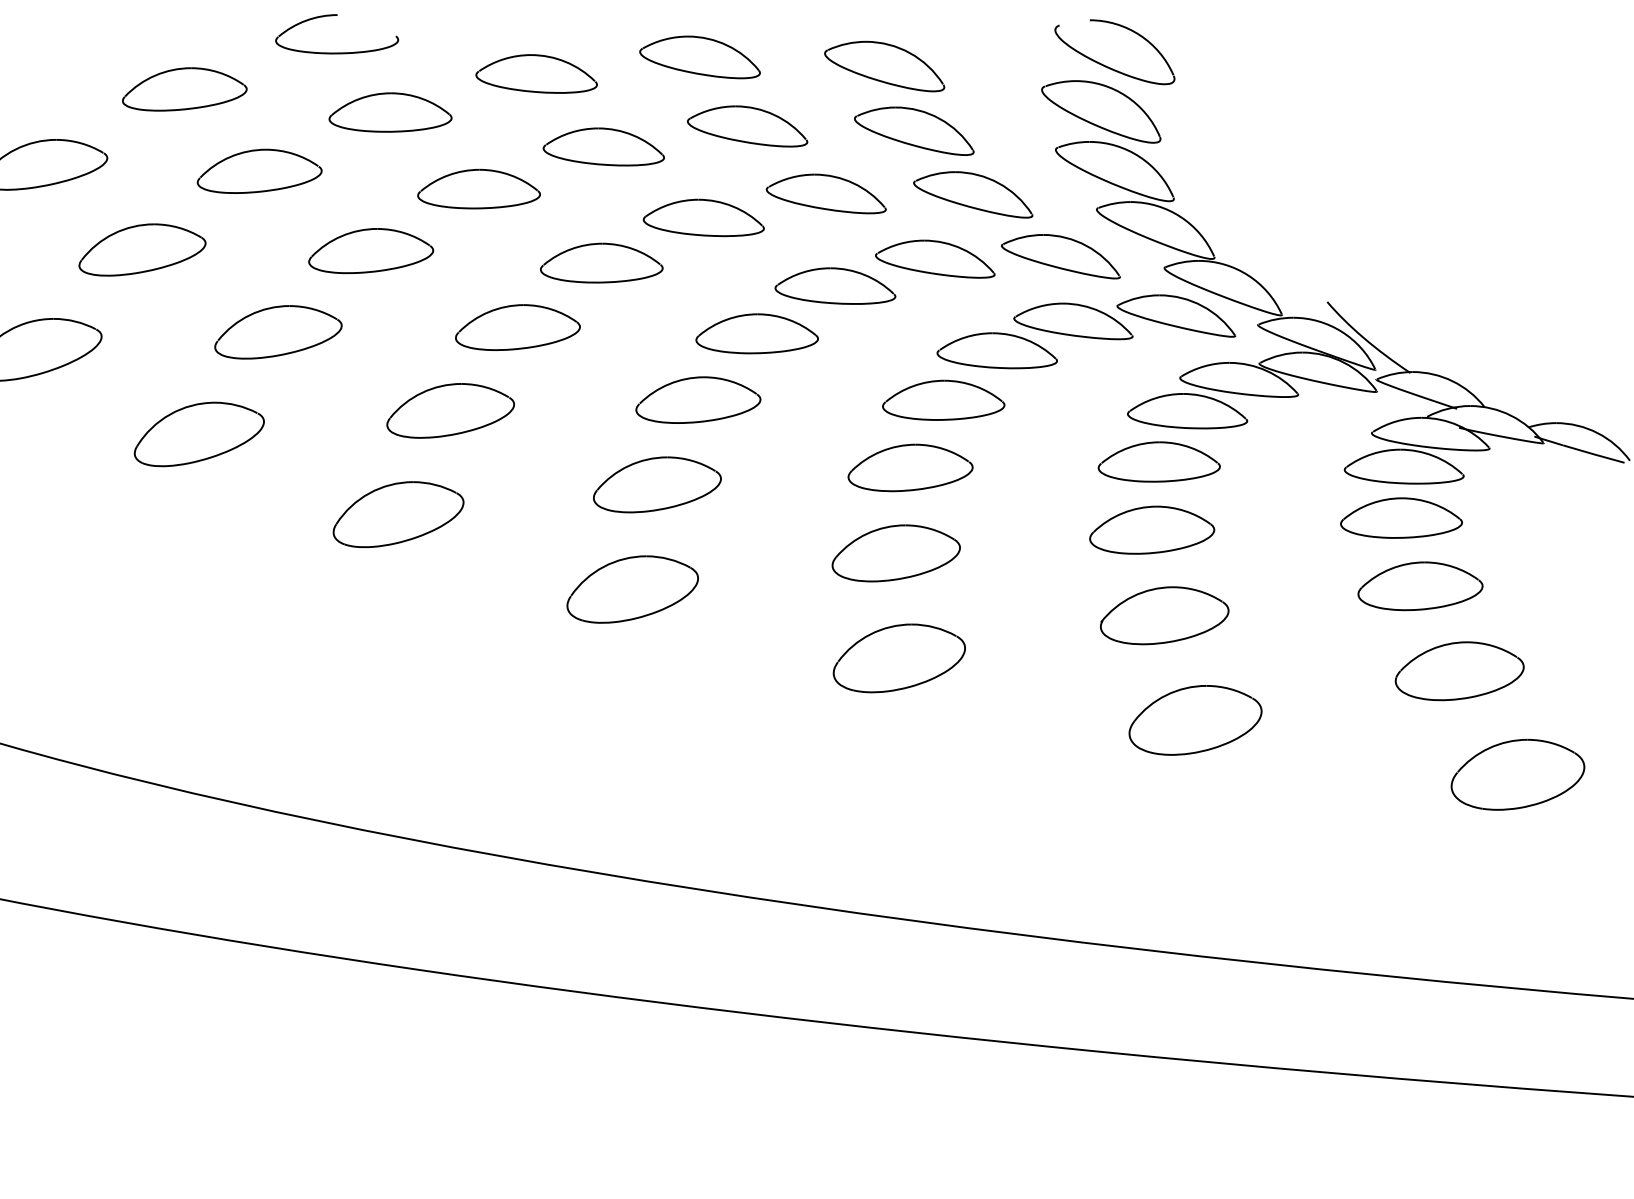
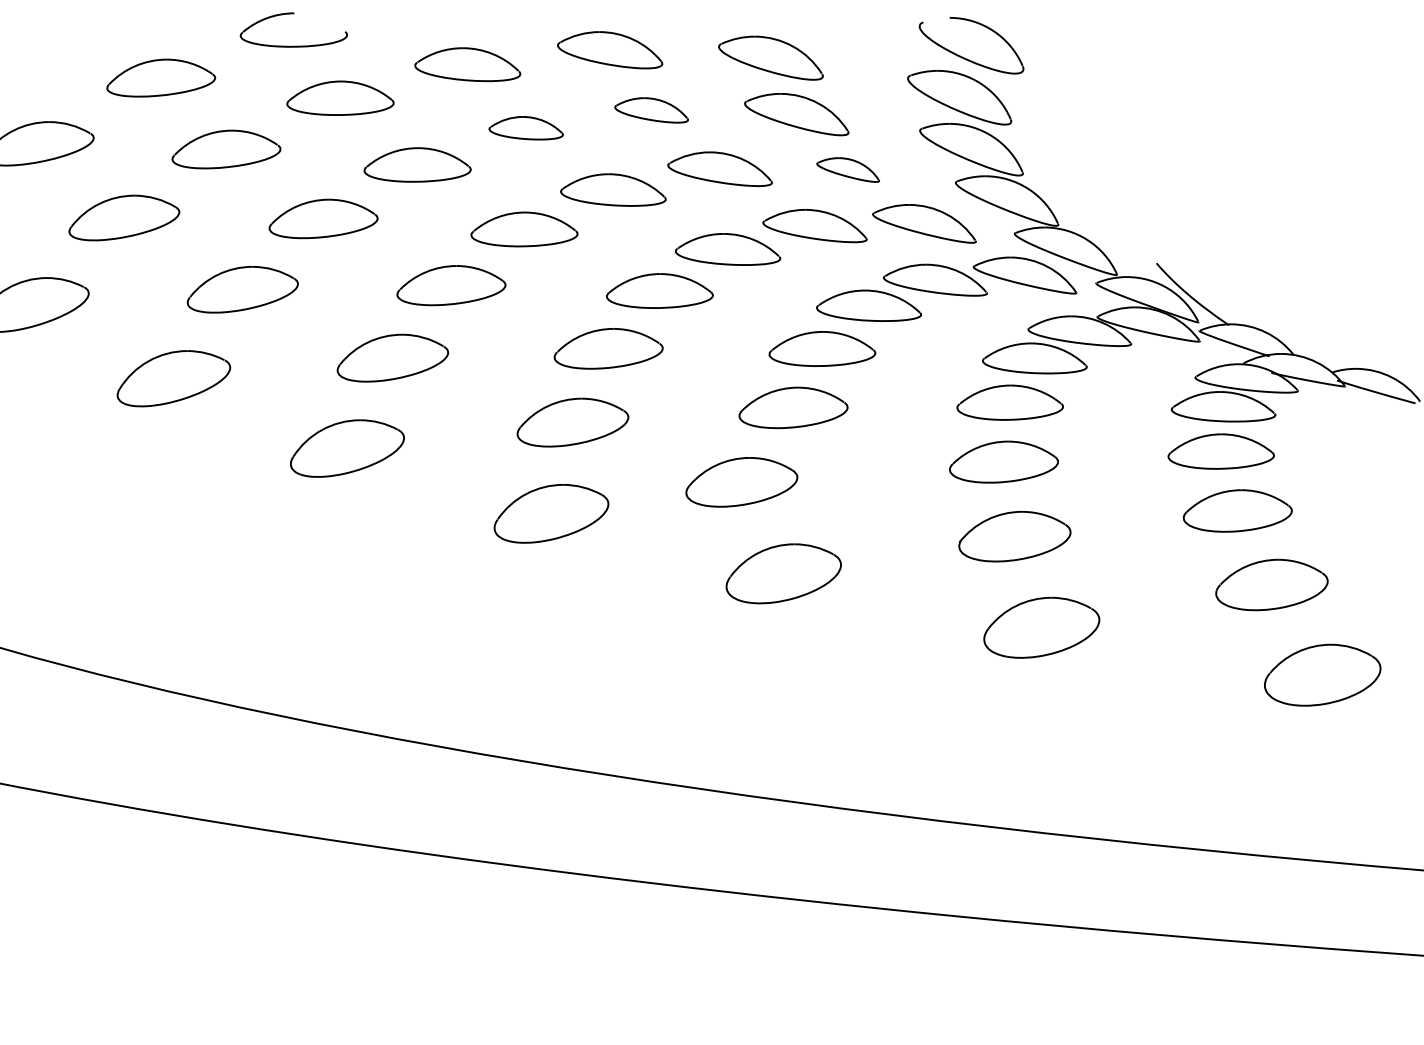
part: (747, 126) -> (651, 110), size x0.7
part: (603, 146) -> (525, 127), size x0.7
part: (973, 194) -> (848, 169), size x0.6
part: (895, 553) -> (741, 482), moved

